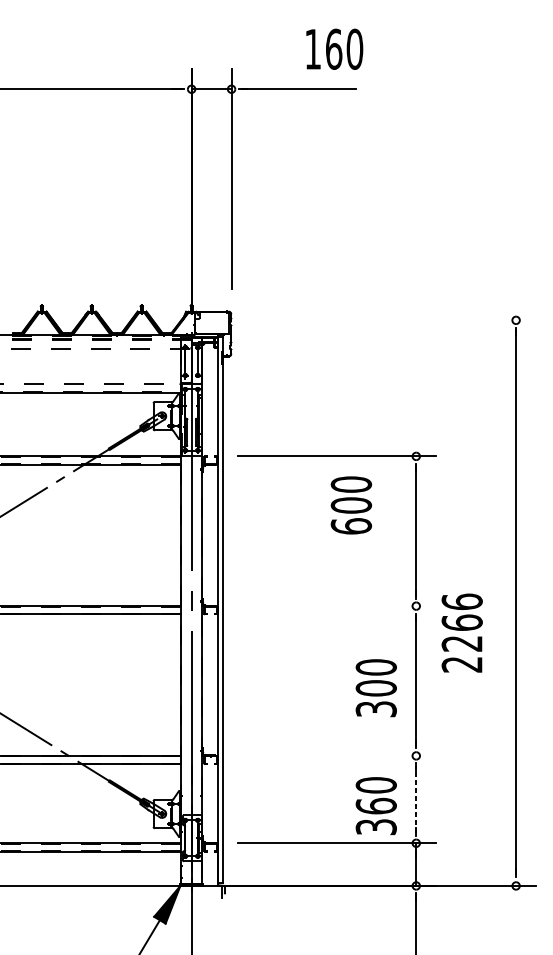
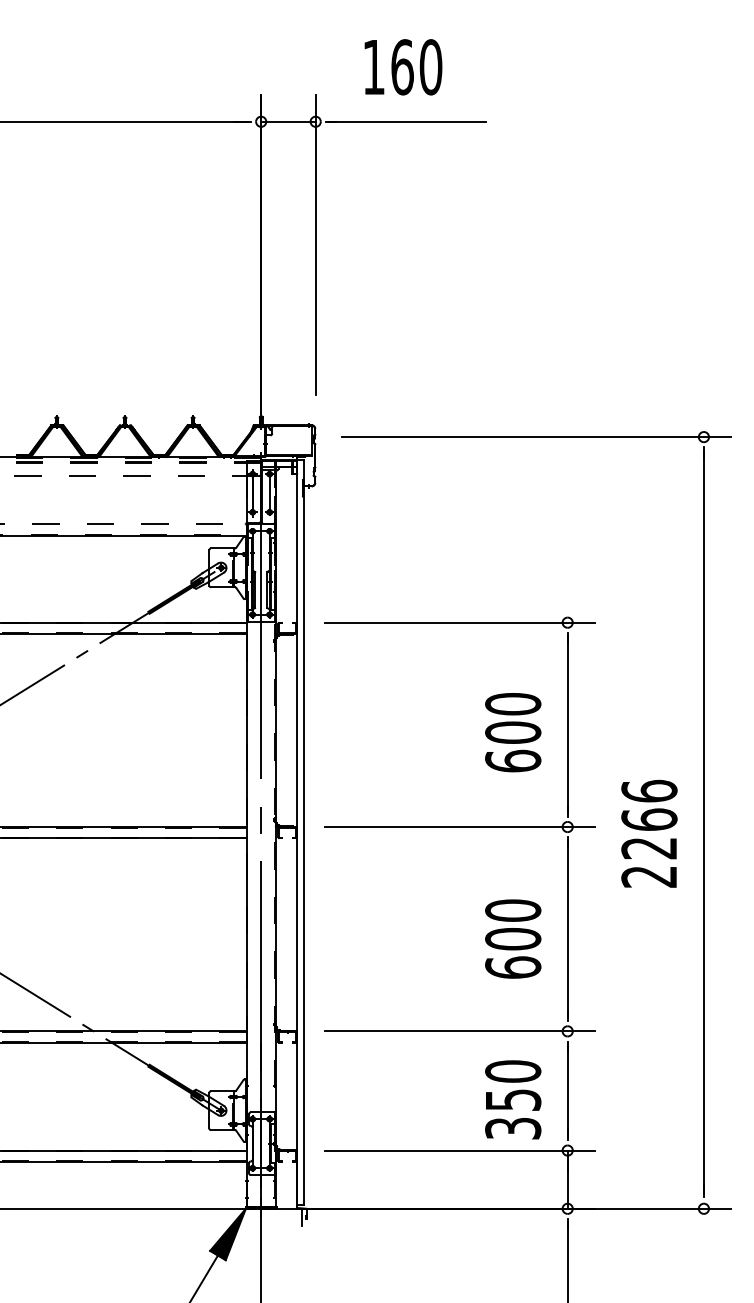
text: (334, 49) -> (403, 67), moved
line: (393, 320) -> (536, 437), added
text: (351, 505) -> (513, 732), moved
line: (336, 606) -> (459, 827), added
text: (462, 632) -> (649, 833), moved
text: (376, 709) -> (513, 967), 300 -> 600
line: (336, 756) -> (459, 1031), added
line: (416, 799) -> (567, 1090), dashed -> solid
text: (376, 805) -> (513, 1099), 360 -> 350

